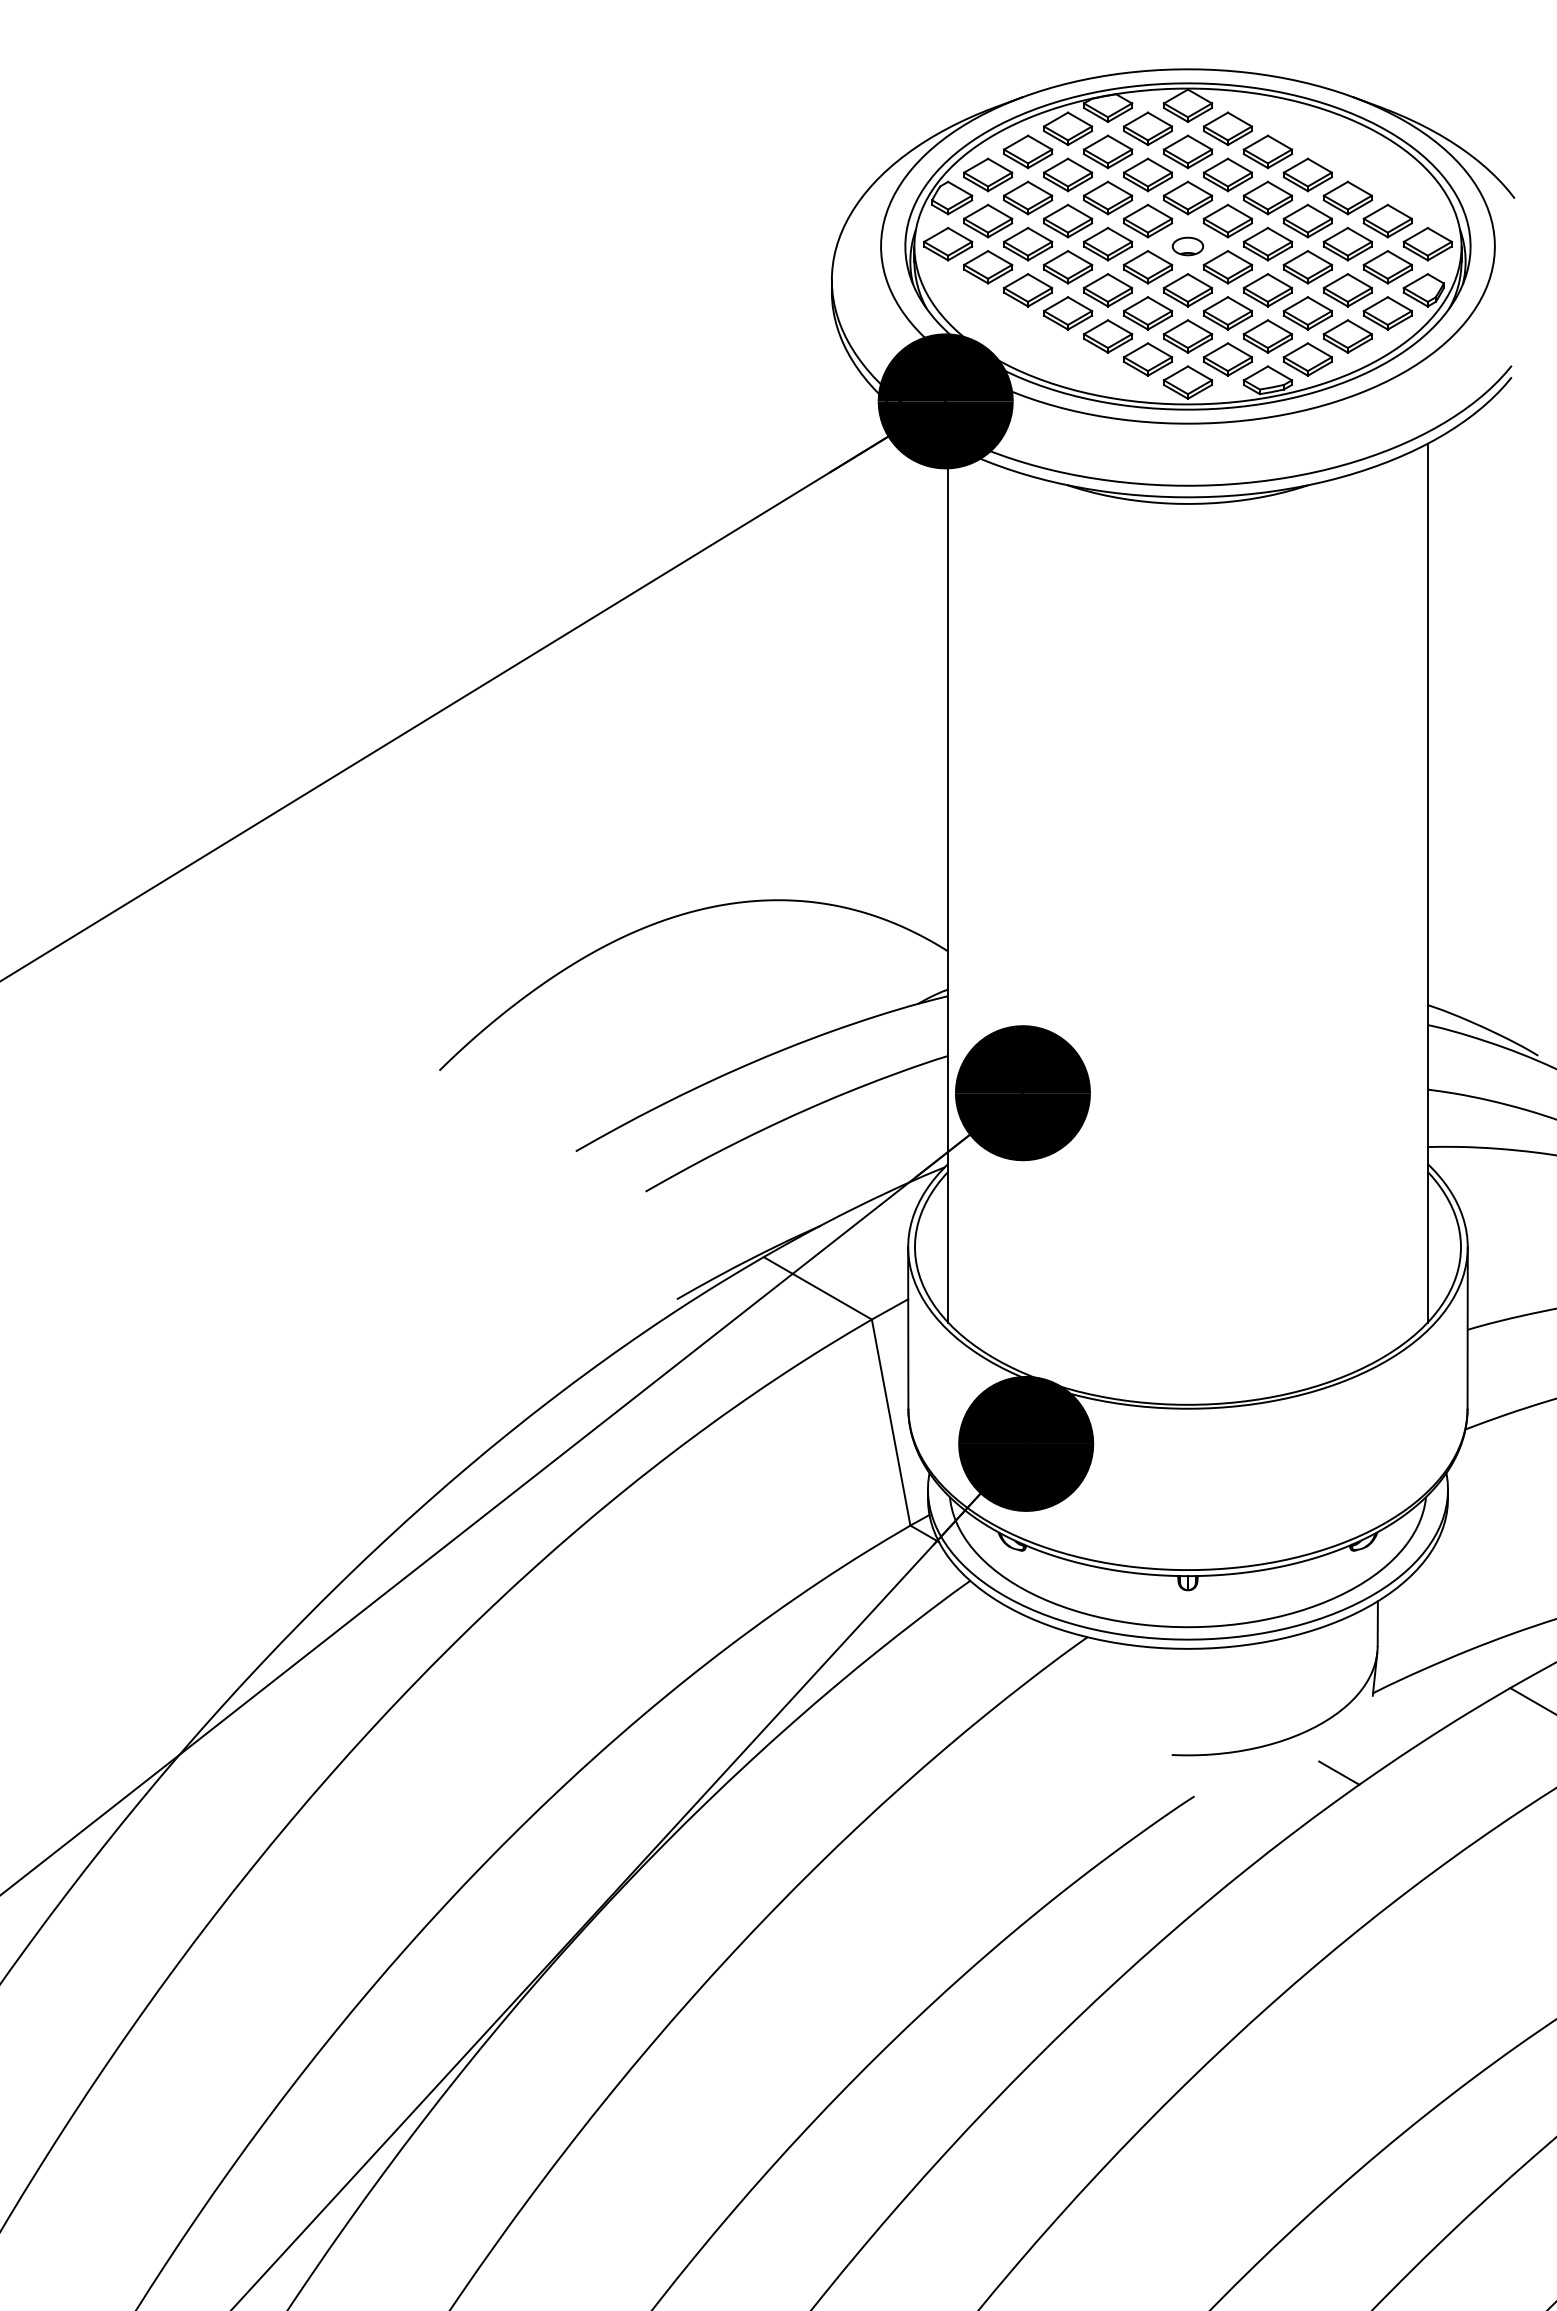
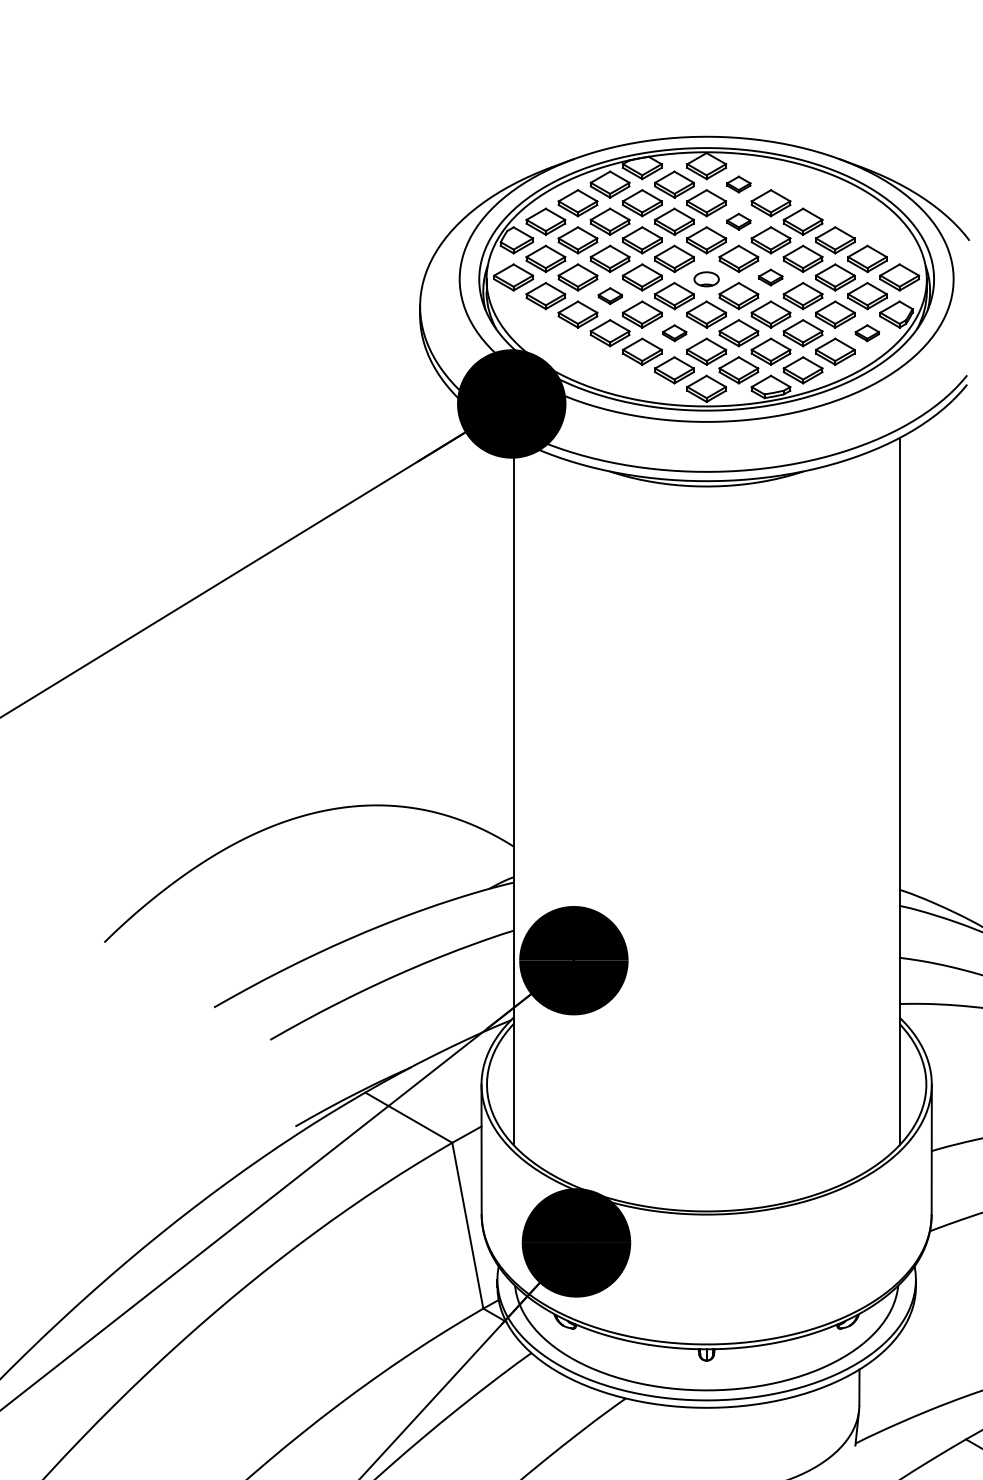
part: (1227, 128) -> (738, 184), size x0.6
part: (1227, 174) -> (738, 221), size x0.6
part: (1267, 244) -> (770, 277), size x0.6
part: (1068, 267) -> (610, 296), size x0.6
part: (1148, 313) -> (674, 333), size x0.6
part: (1387, 313) -> (867, 333), size x0.6

